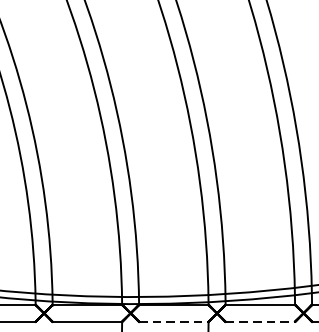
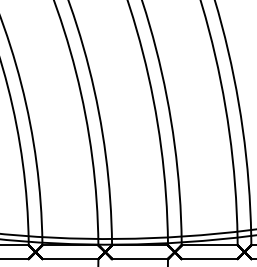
line: (174, 322) -> (140, 259), dashed -> solid
line: (260, 322) -> (209, 259), dashed -> solid

